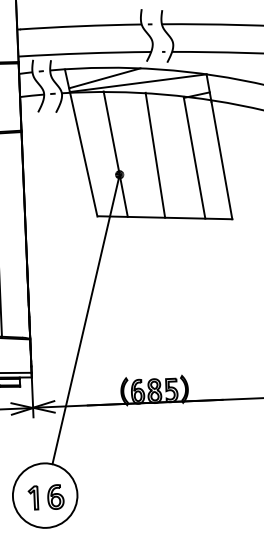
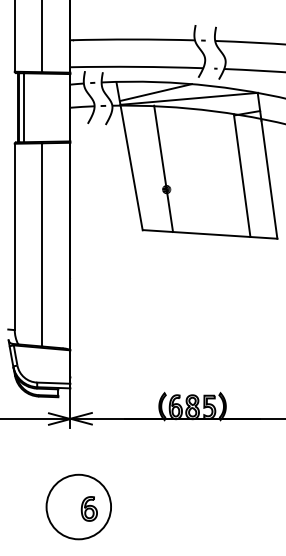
line: (155, 155) -> (203, 171), removed
line: (85, 319) -> (126, 332), removed
part: (32, 497) -> (66, 508), removed

